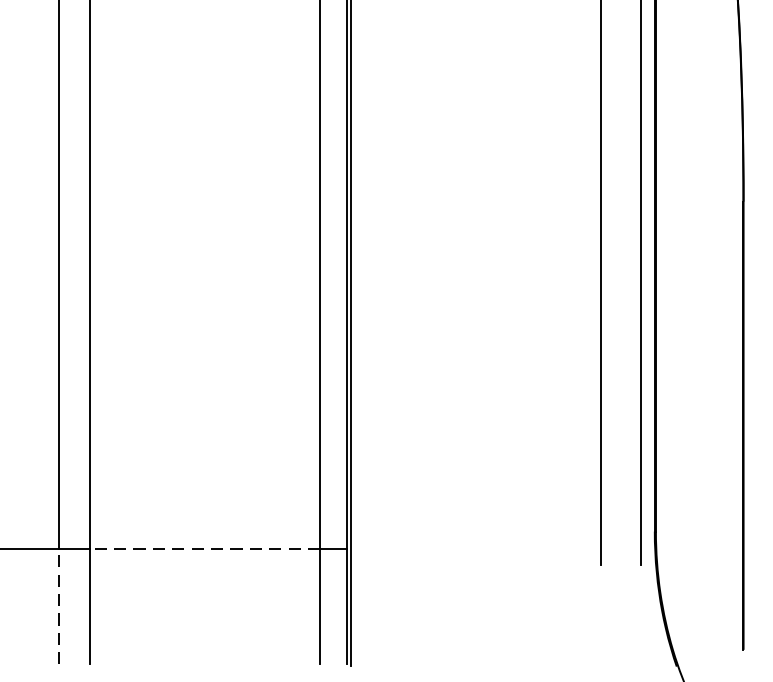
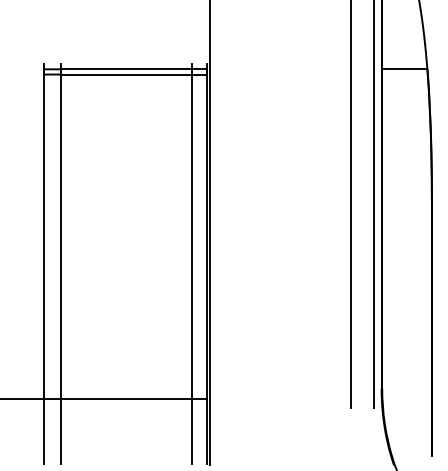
line: (204, 548) -> (126, 398), dashed -> solid
line: (58, 606) -> (43, 431), dashed -> solid

